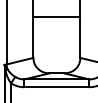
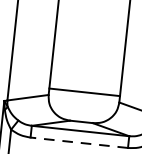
line: (56, 16) -> (84, 92), moved
line: (56, 87) -> (78, 143), solid -> dashed

